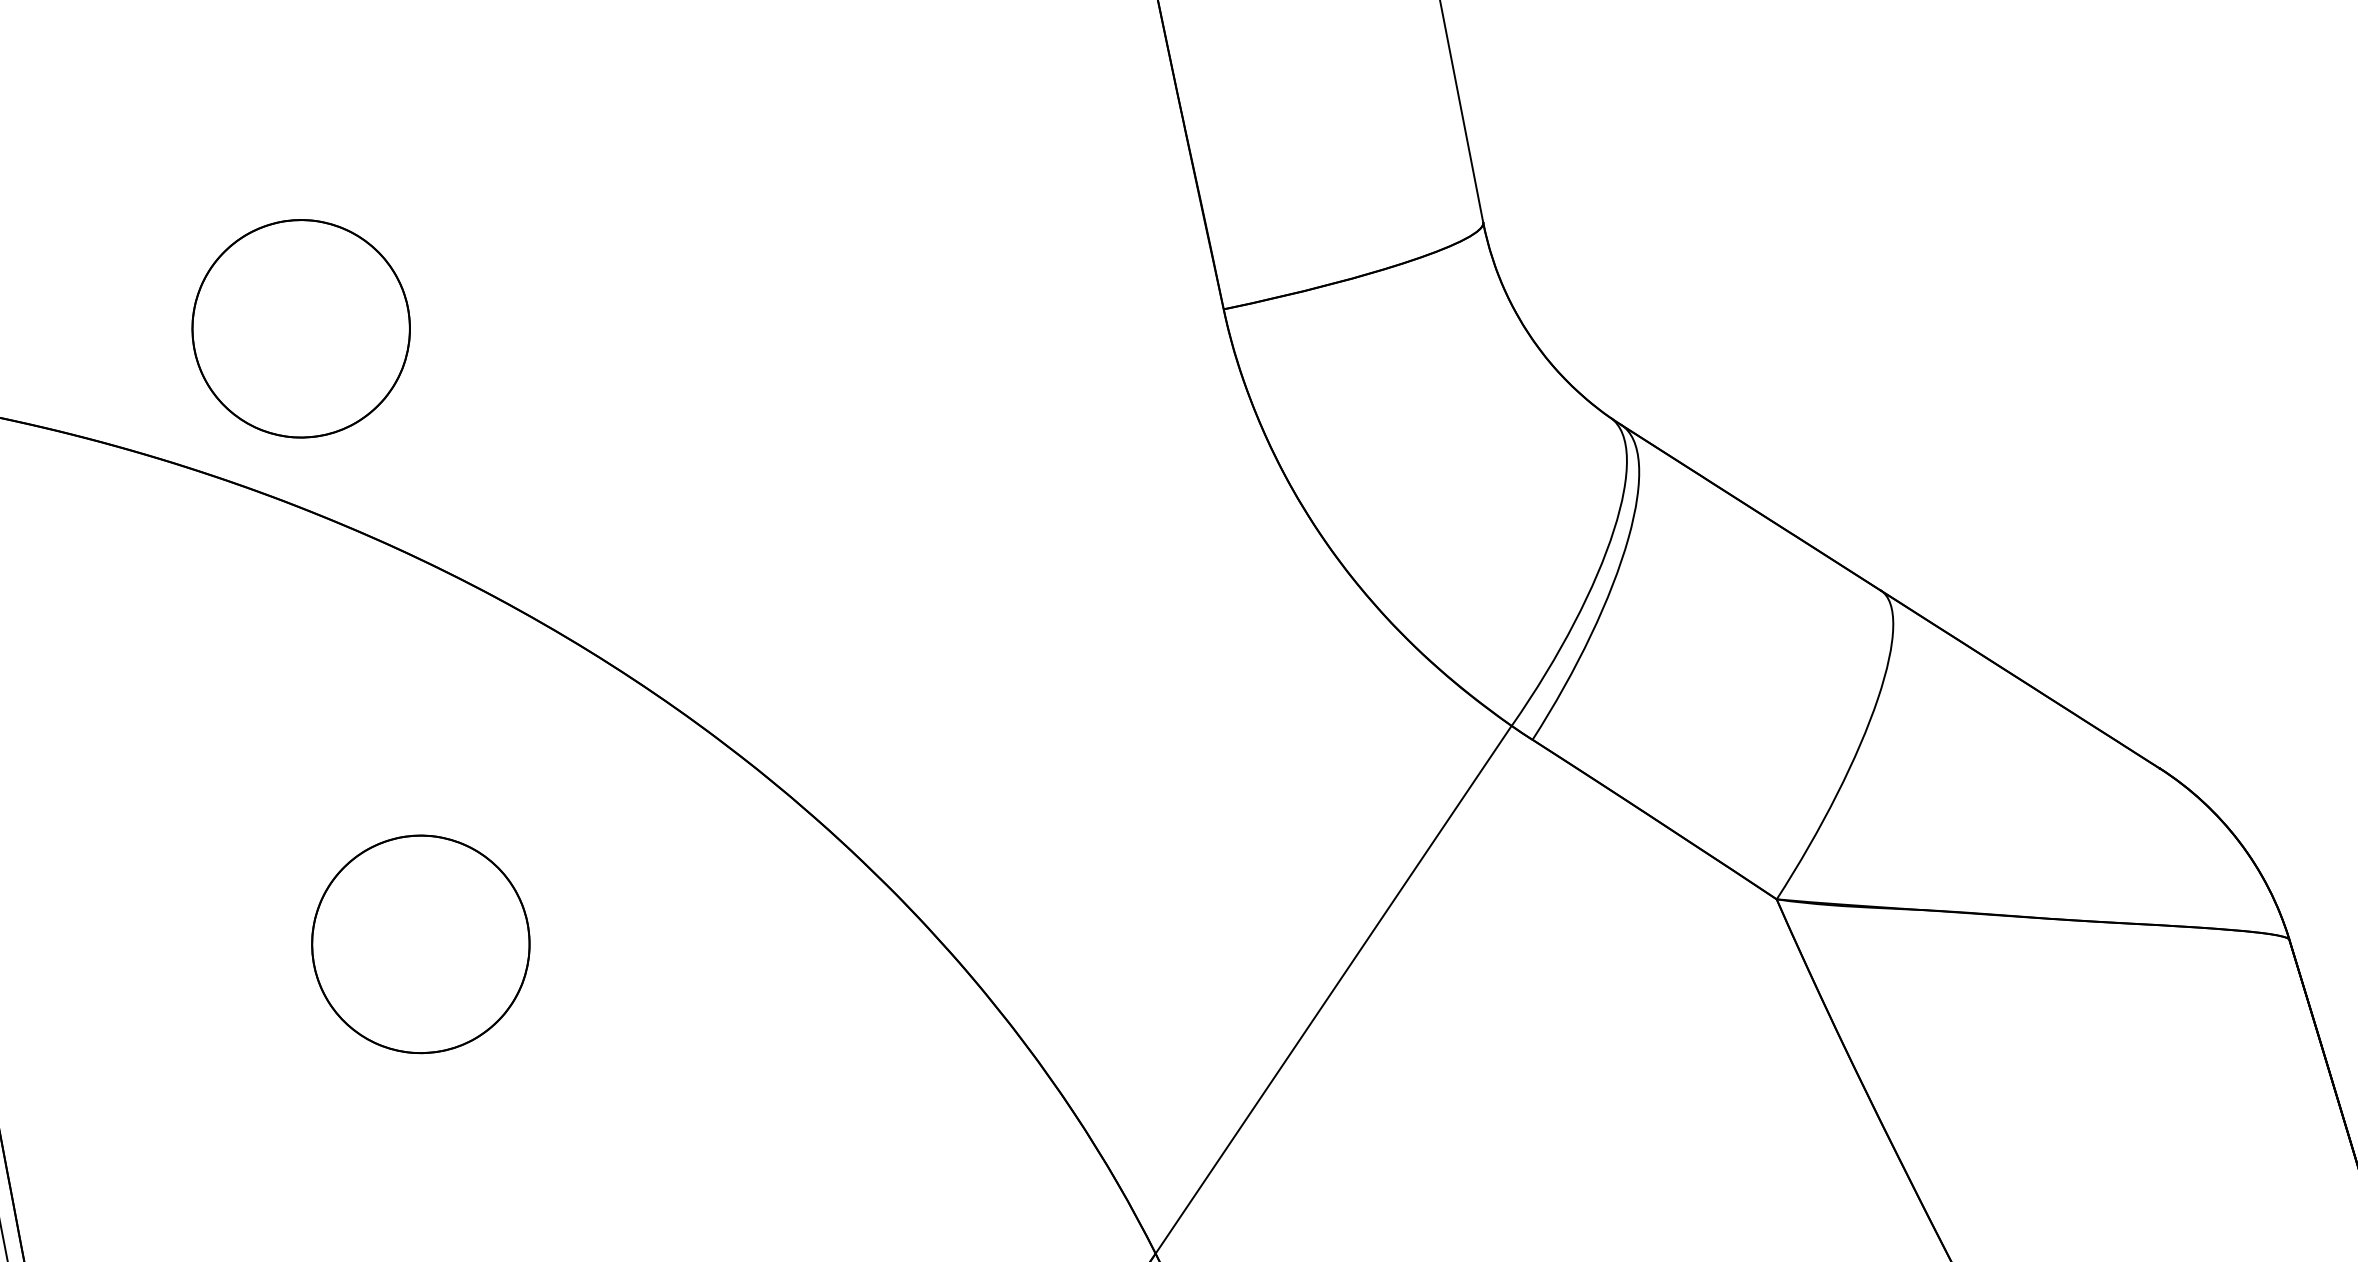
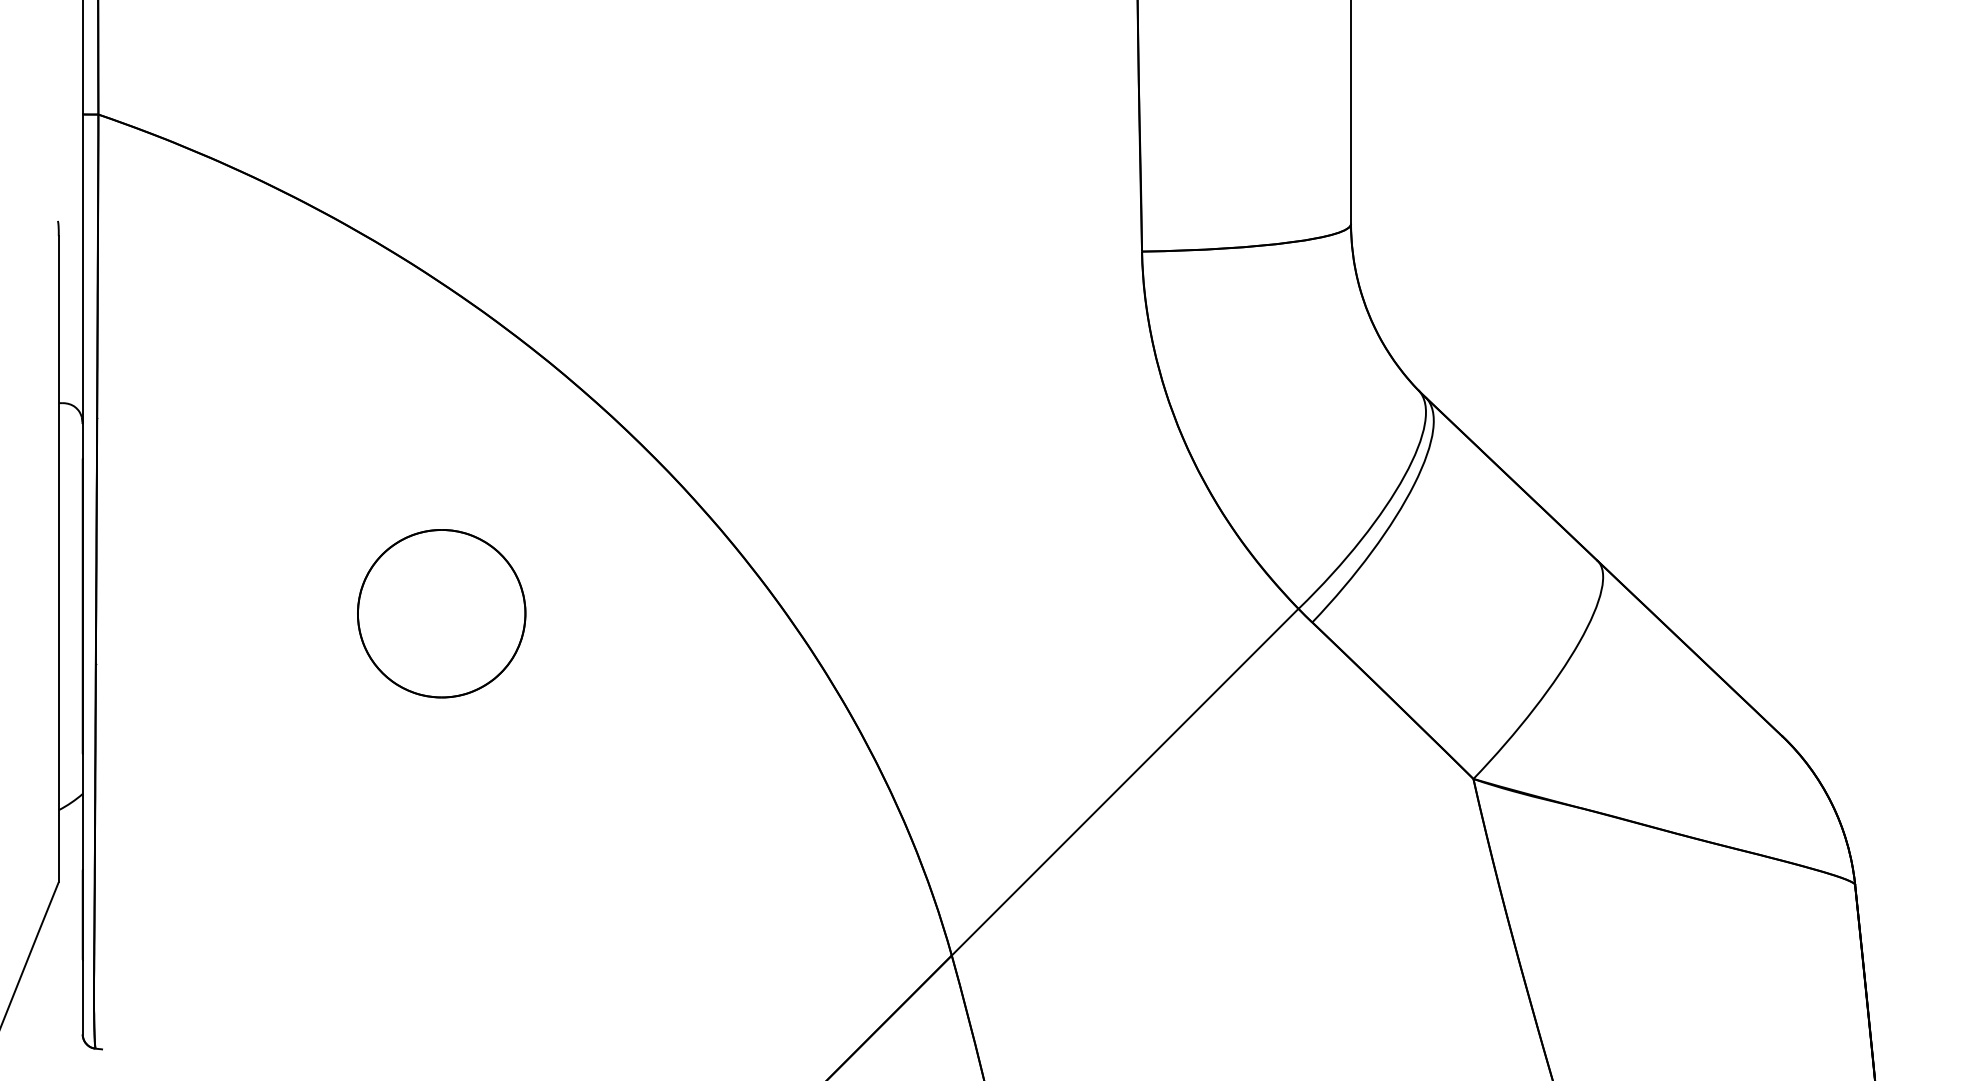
part: (300, 328) -> (441, 130), removed

